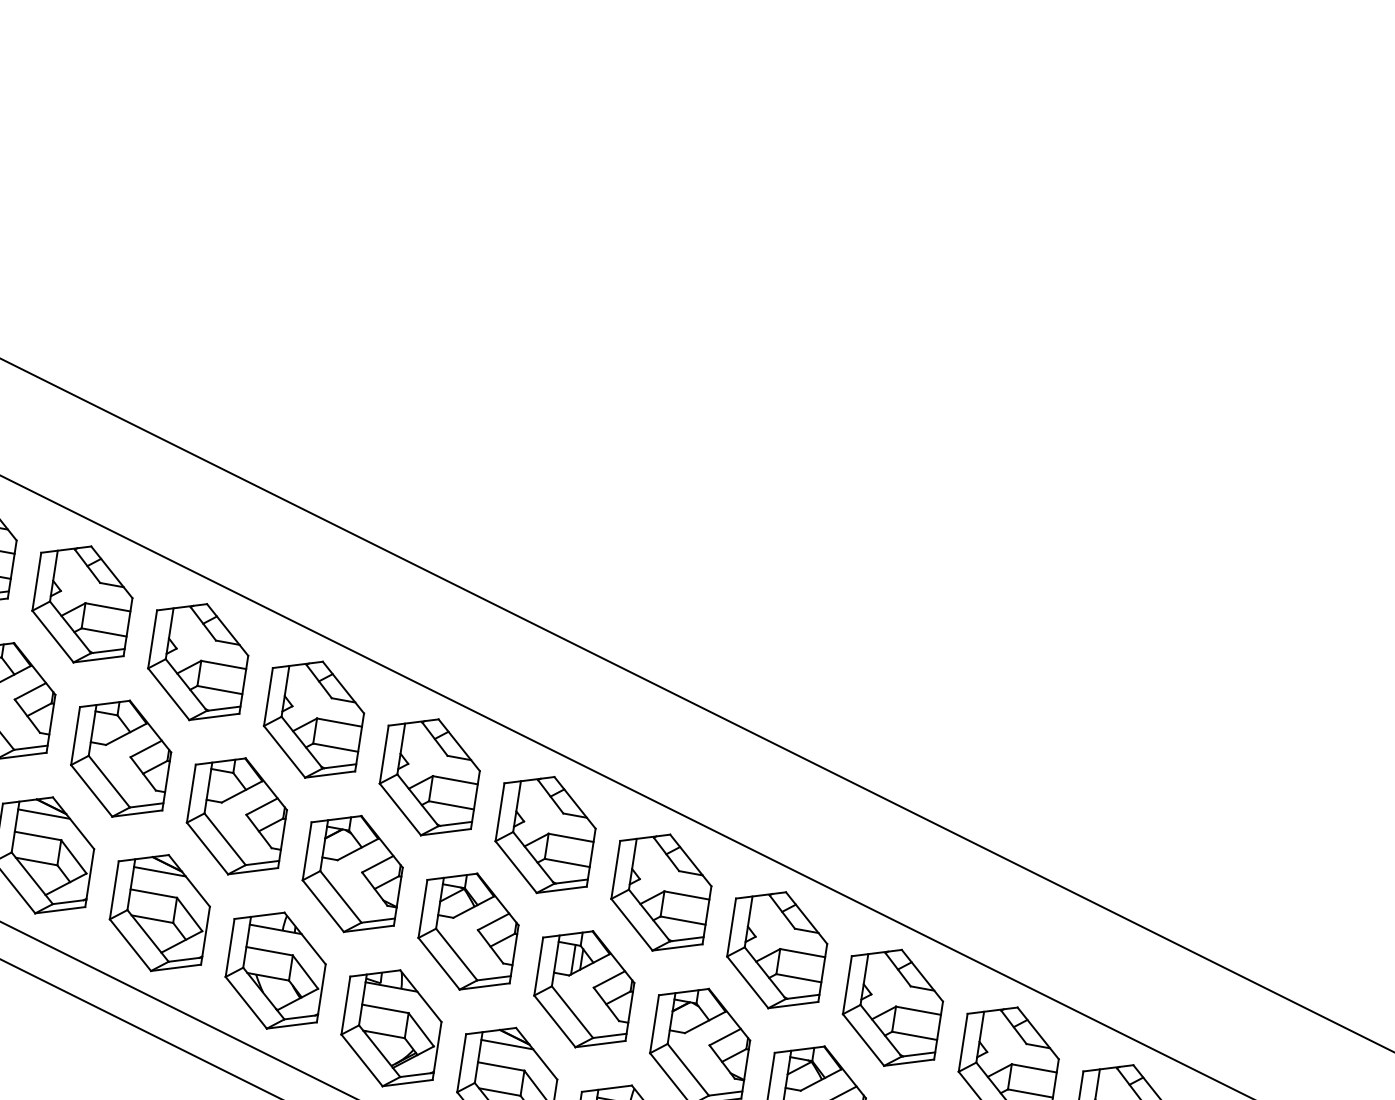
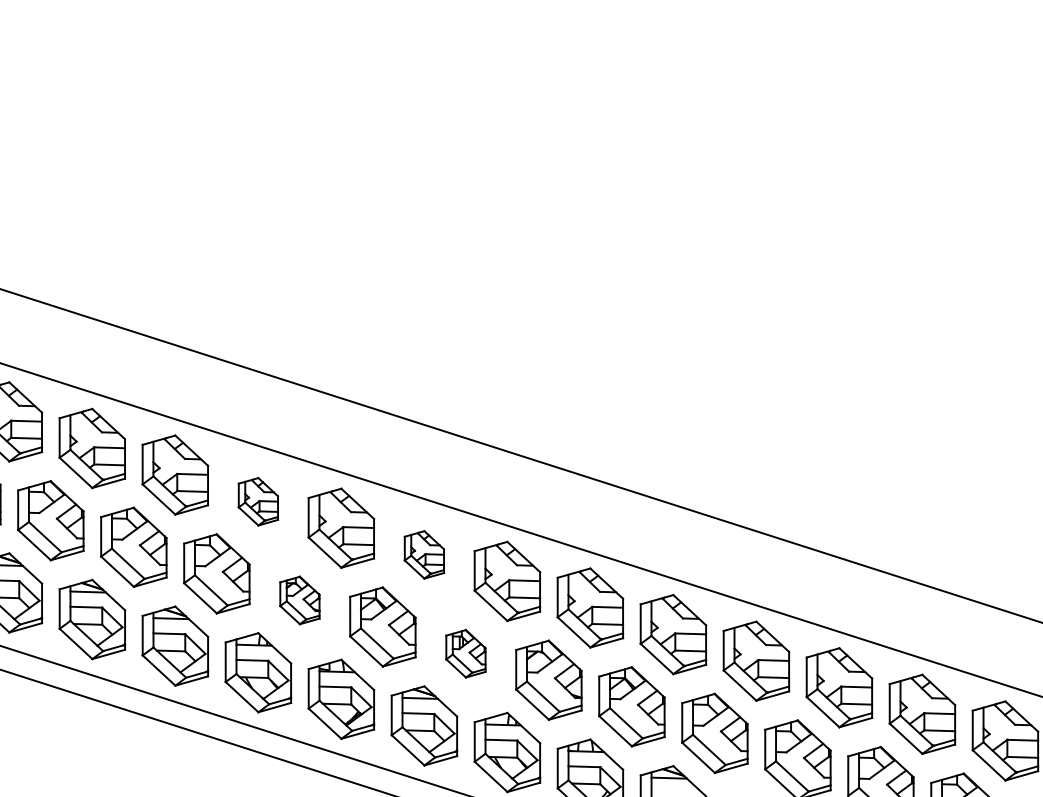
part: (314, 719) -> (258, 501), size x0.6
part: (545, 834) -> (424, 554), size x0.6
part: (352, 873) -> (299, 600), size x0.6
part: (583, 988) -> (465, 653), size x0.6

